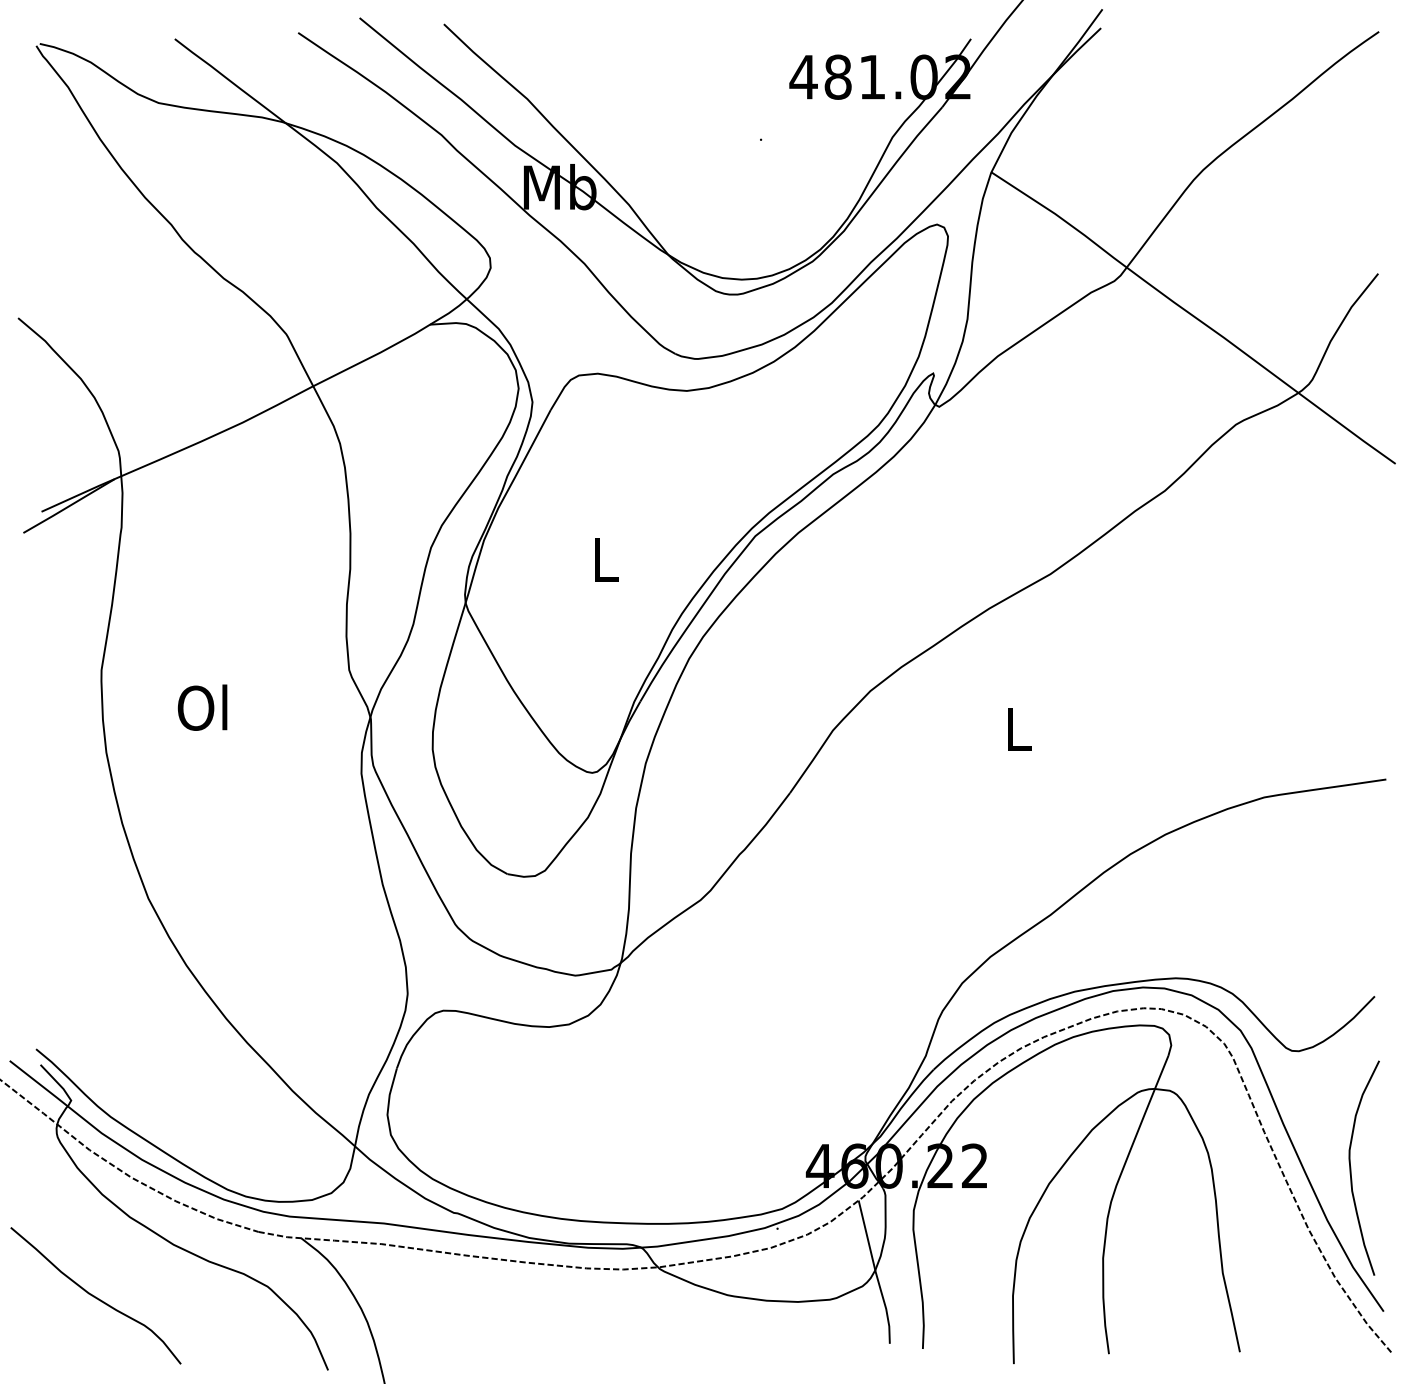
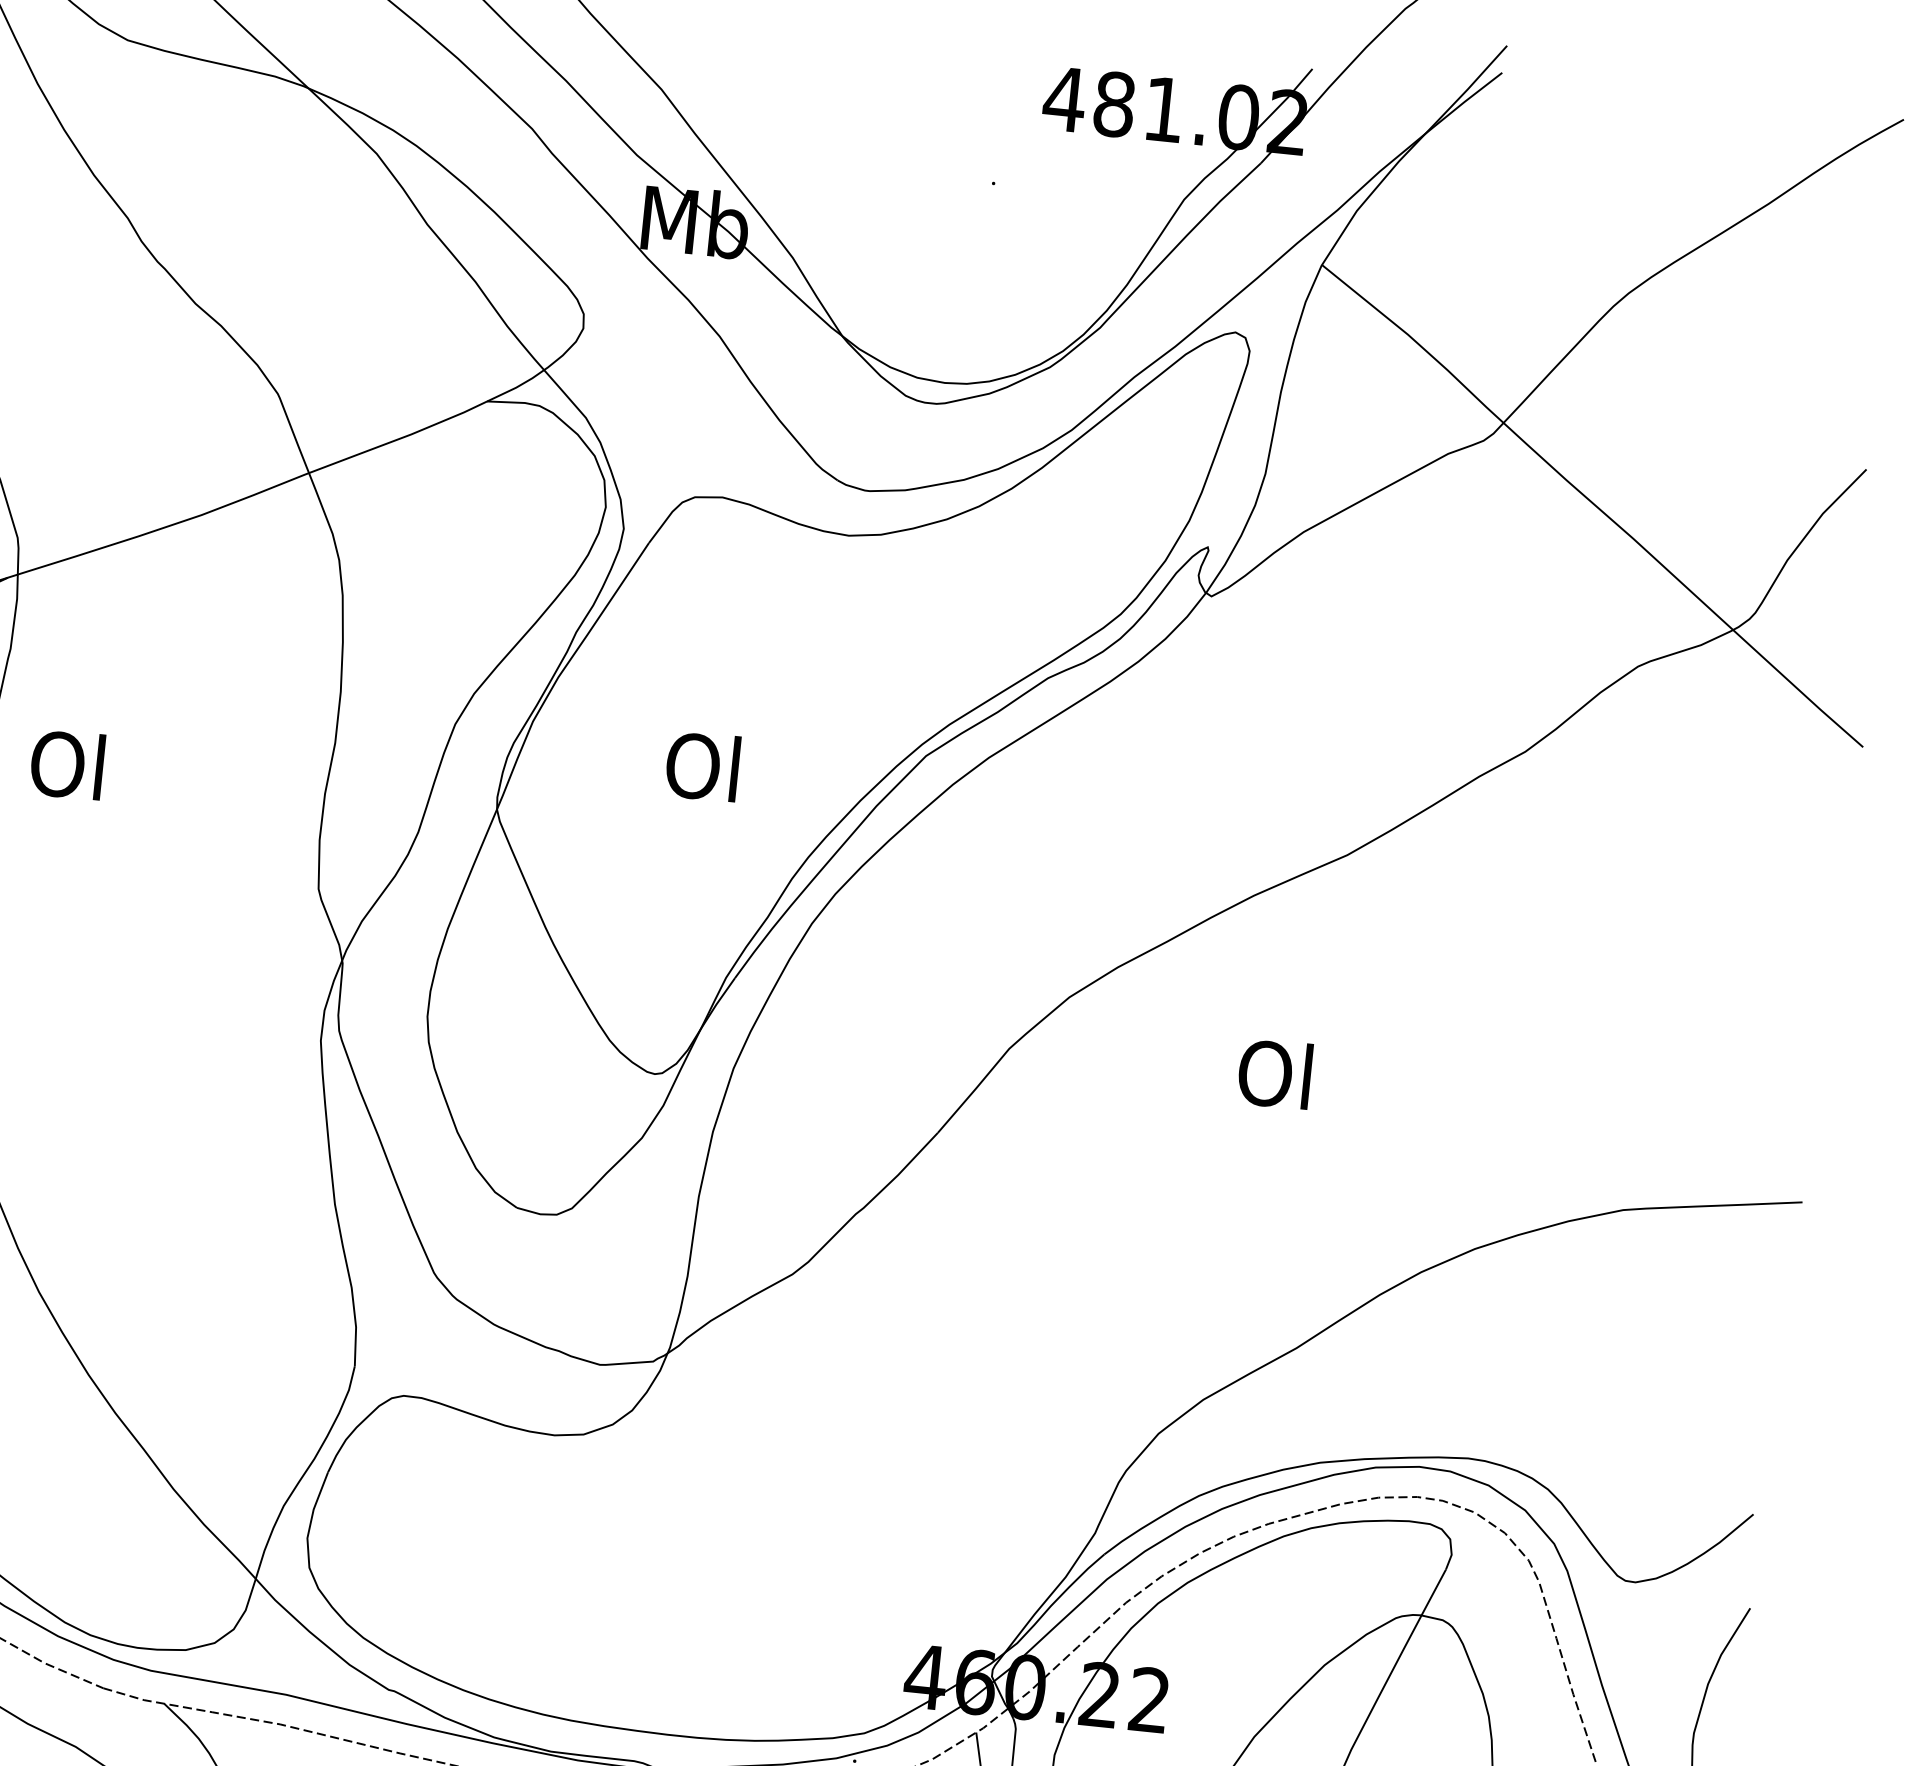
text: (602, 558) -> (701, 765), L -> Ol
text: (202, 707) -> (67, 764), moved
text: (1016, 728) -> (1275, 1073), L -> Ol

